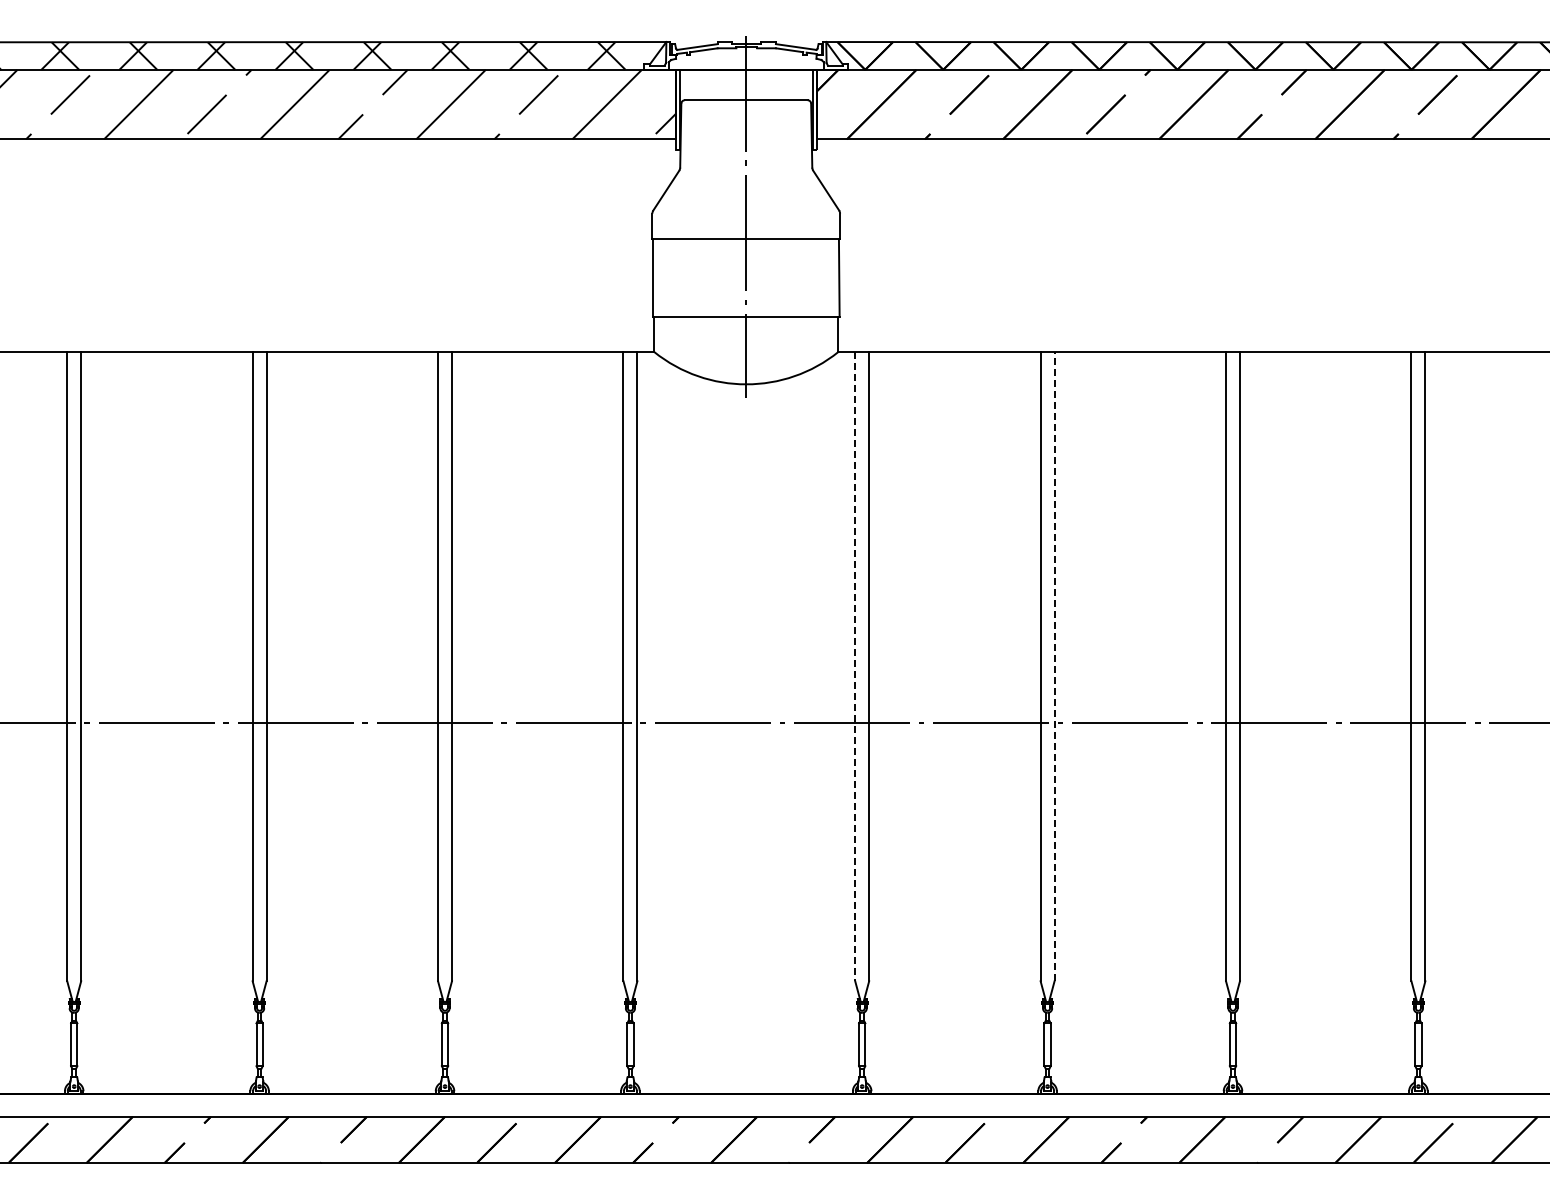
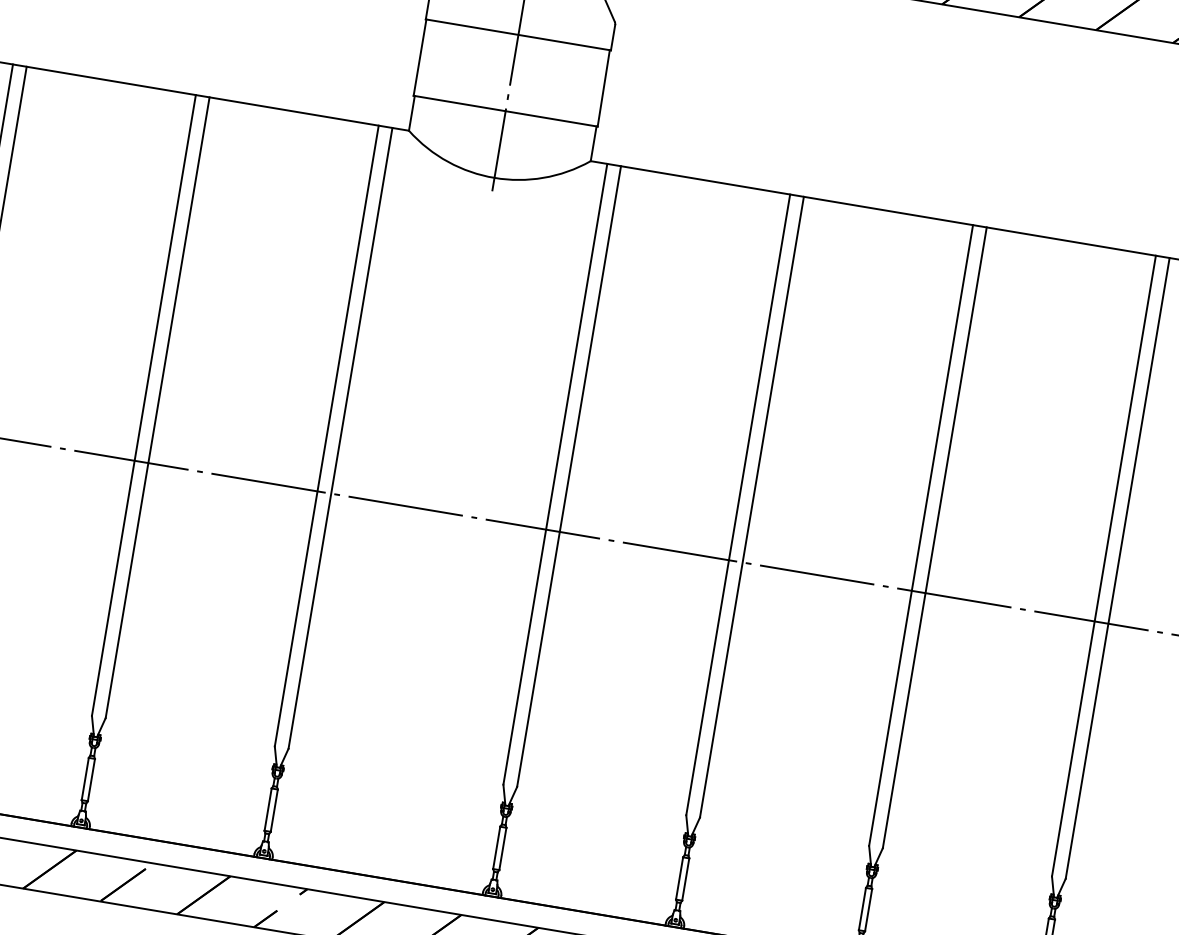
line: (855, 666) -> (555, 474), dashed -> solid
line: (1054, 666) -> (751, 507), dashed -> solid

